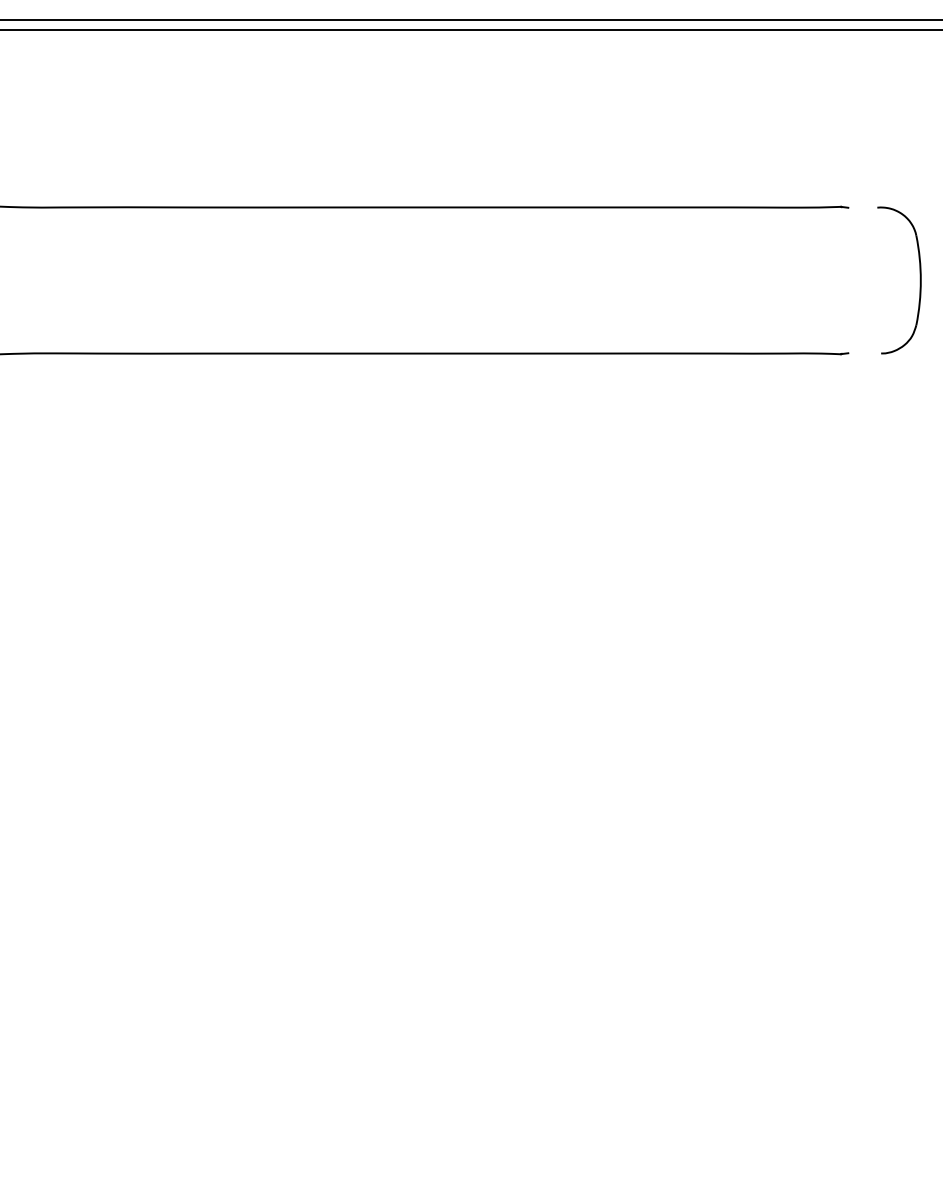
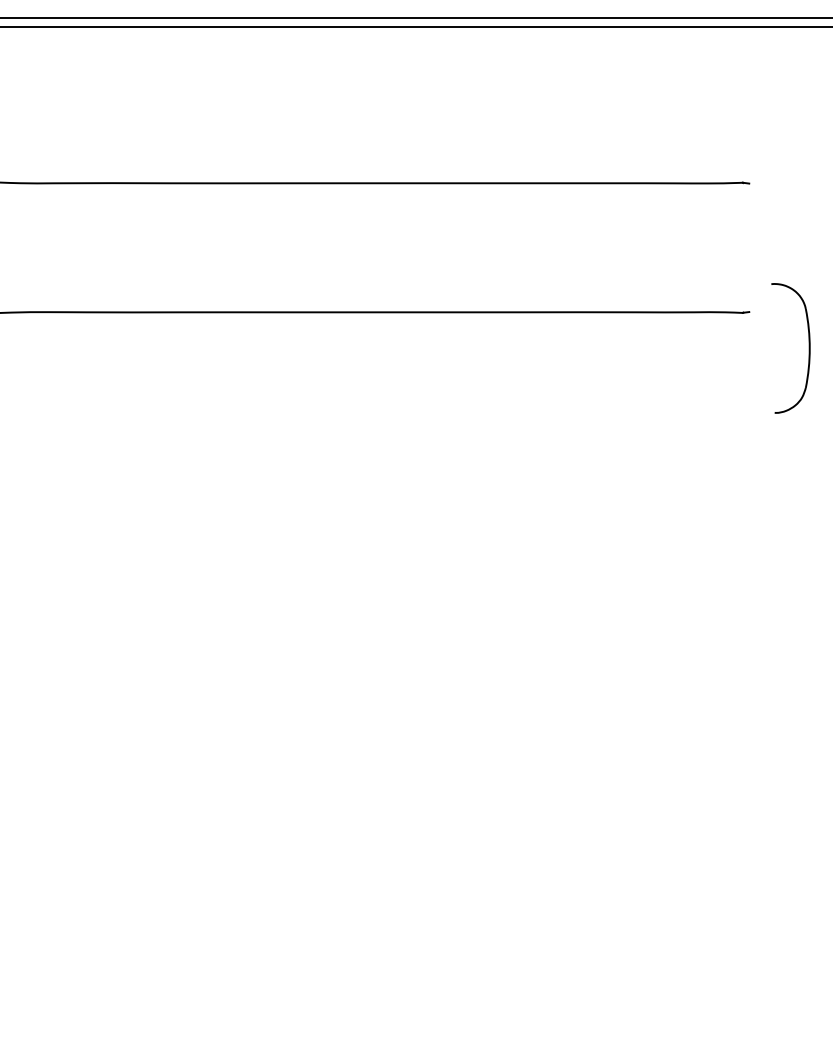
part: (919, 280) -> (808, 348), moved

